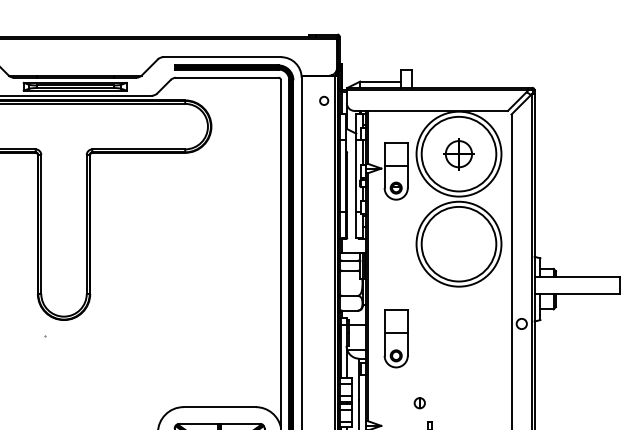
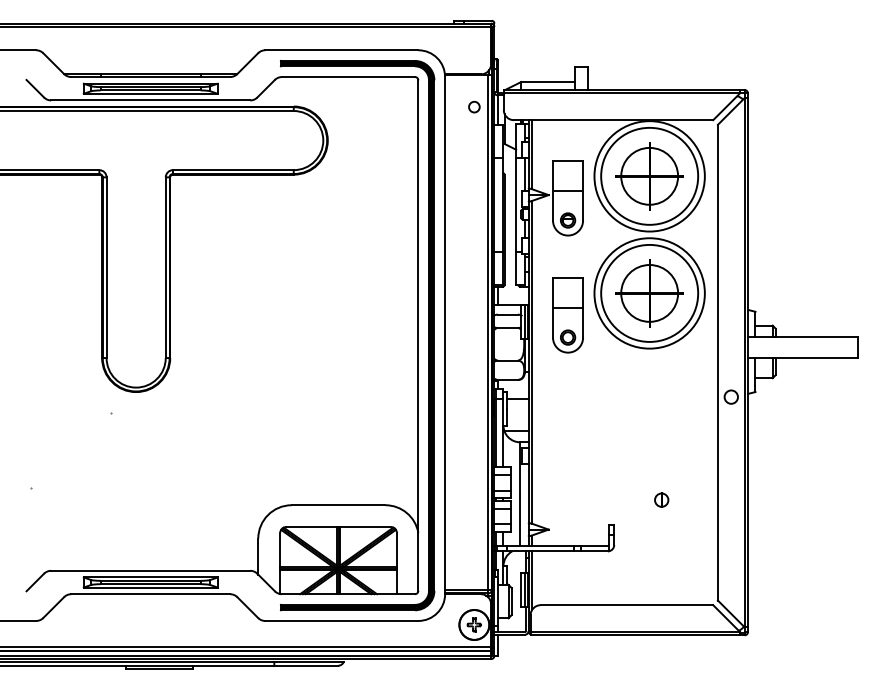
part: (458, 154) -> (649, 176), size x1.67
part: (458, 244) -> (649, 293), added
part: (395, 338) -> (567, 315), moved
part: (419, 402) -> (661, 499), moved

